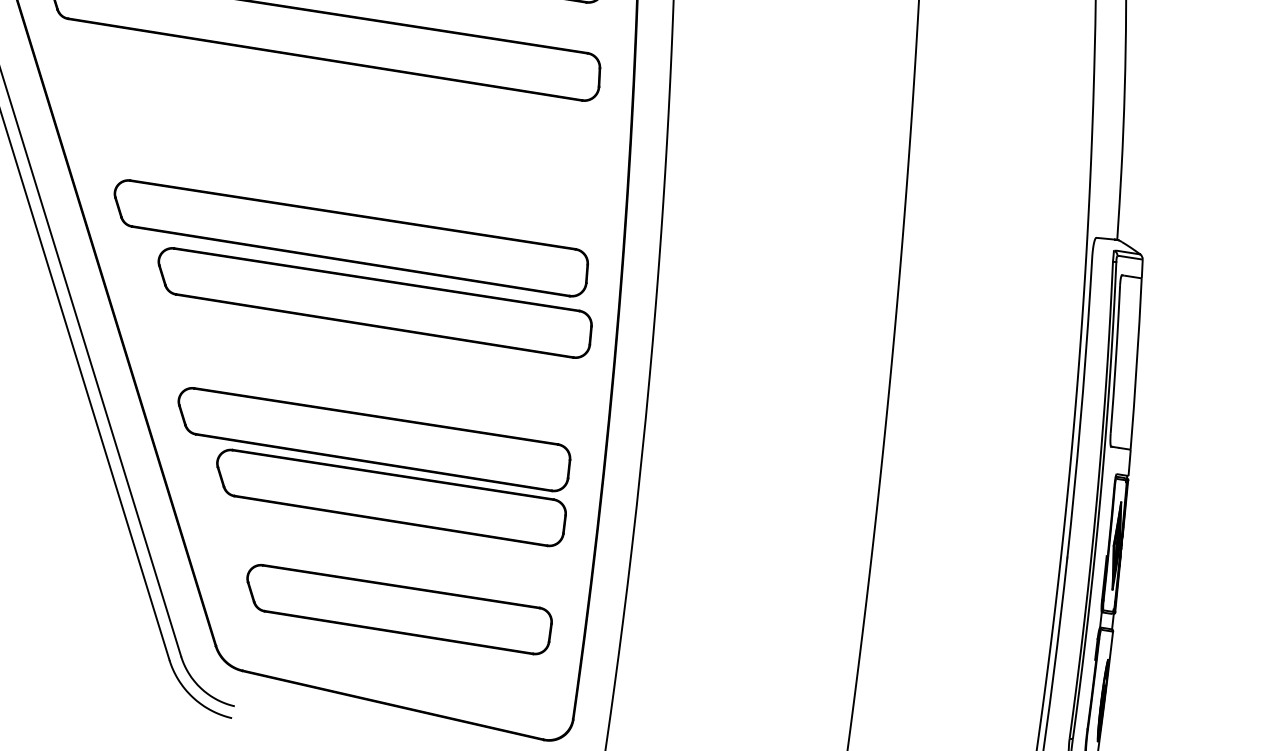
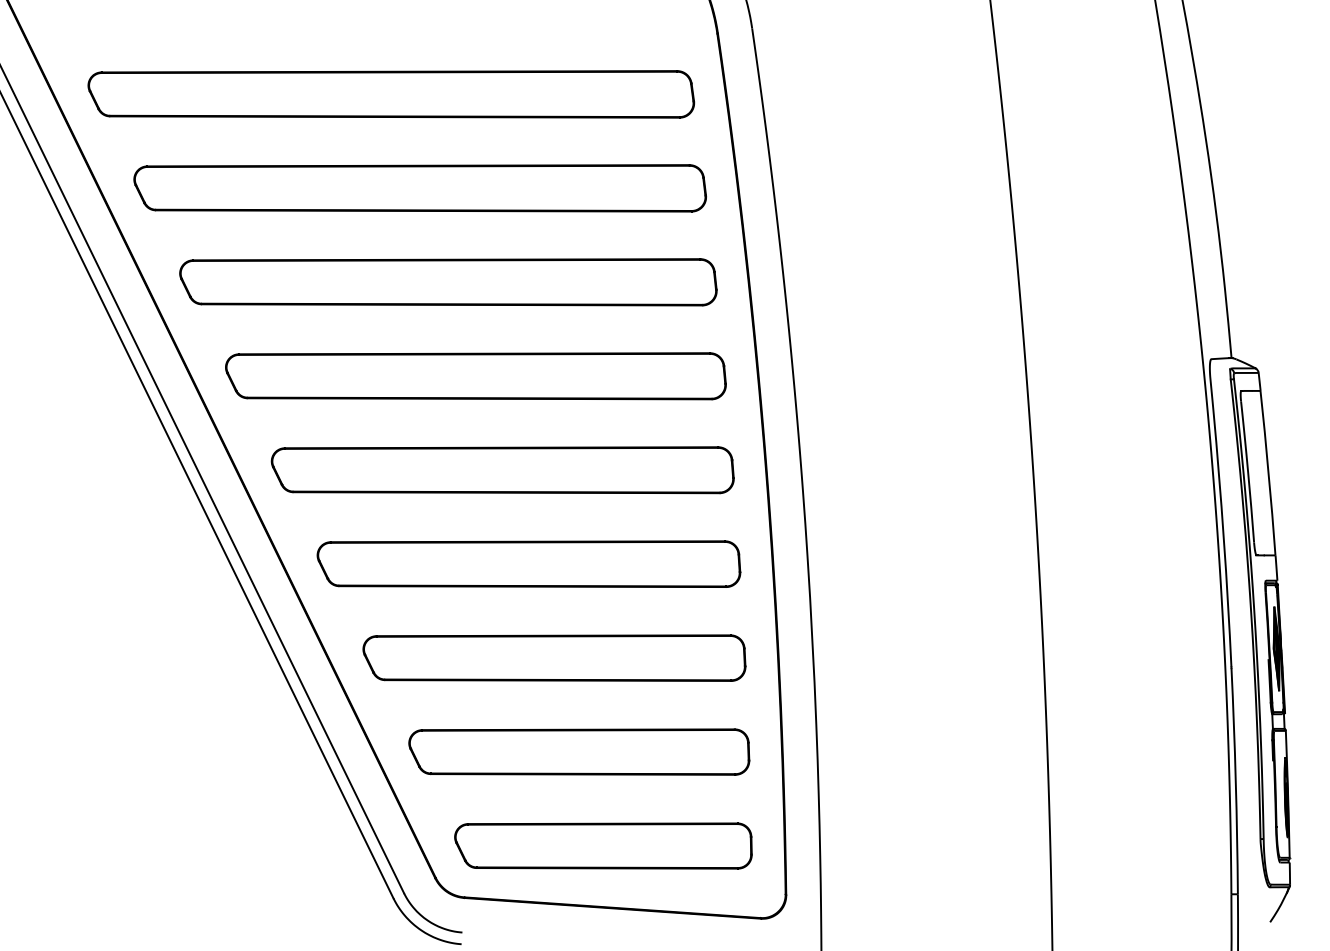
part: (337, 137) -> (475, 376), added
part: (373, 301) -> (528, 563), moved
part: (390, 497) -> (579, 751), moved
part: (398, 608) -> (603, 845), moved

